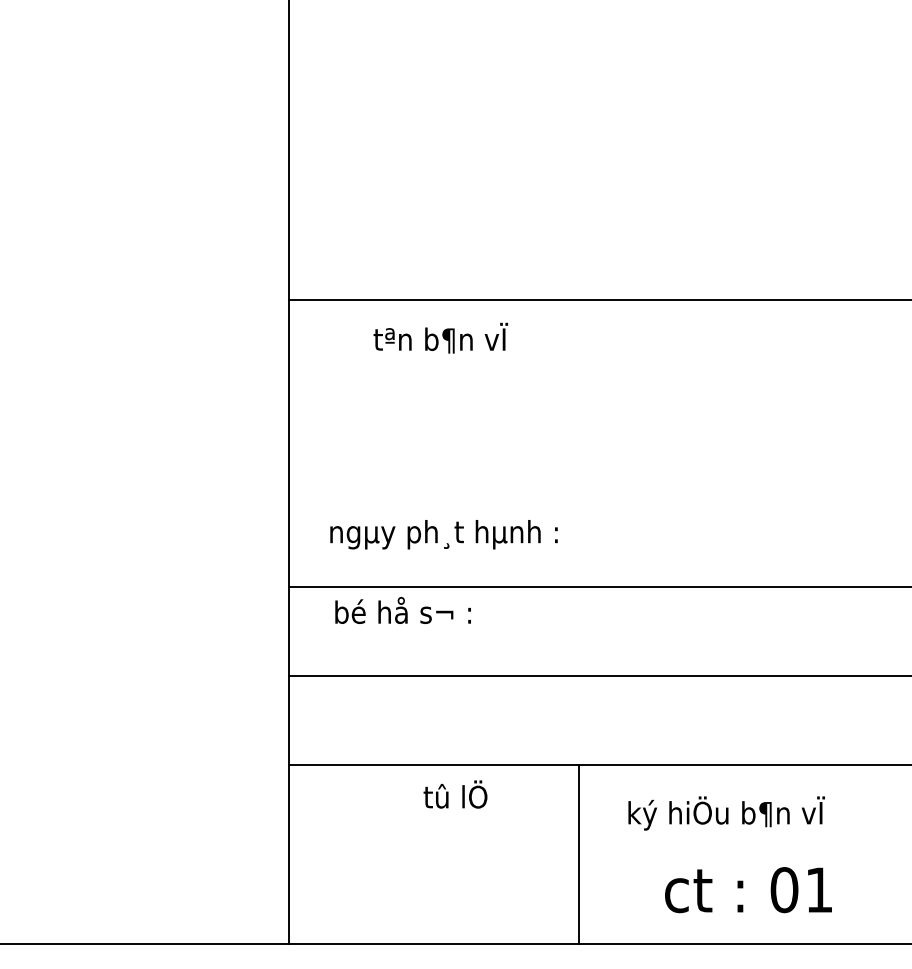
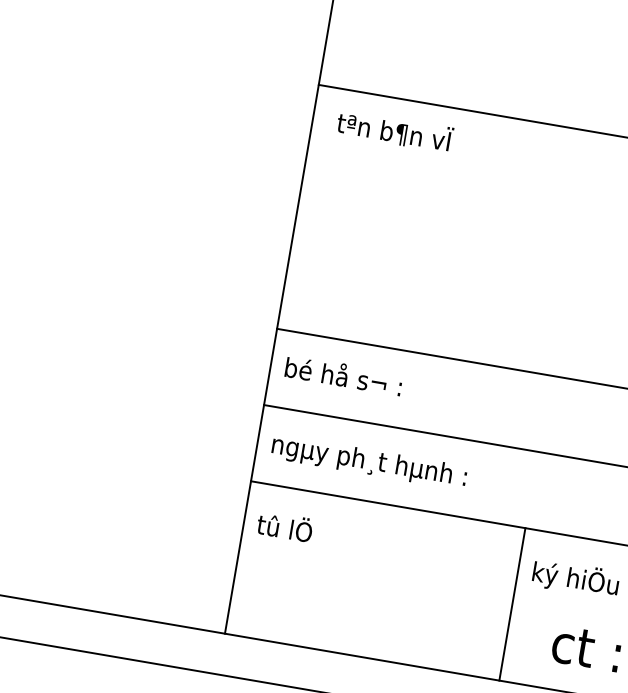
text: (440, 337) -> (394, 130), moved
text: (443, 534) -> (368, 461), moved
text: (402, 610) -> (343, 375), moved
text: (455, 794) -> (285, 526), moved
line: (578, 854) -> (512, 603), moved

